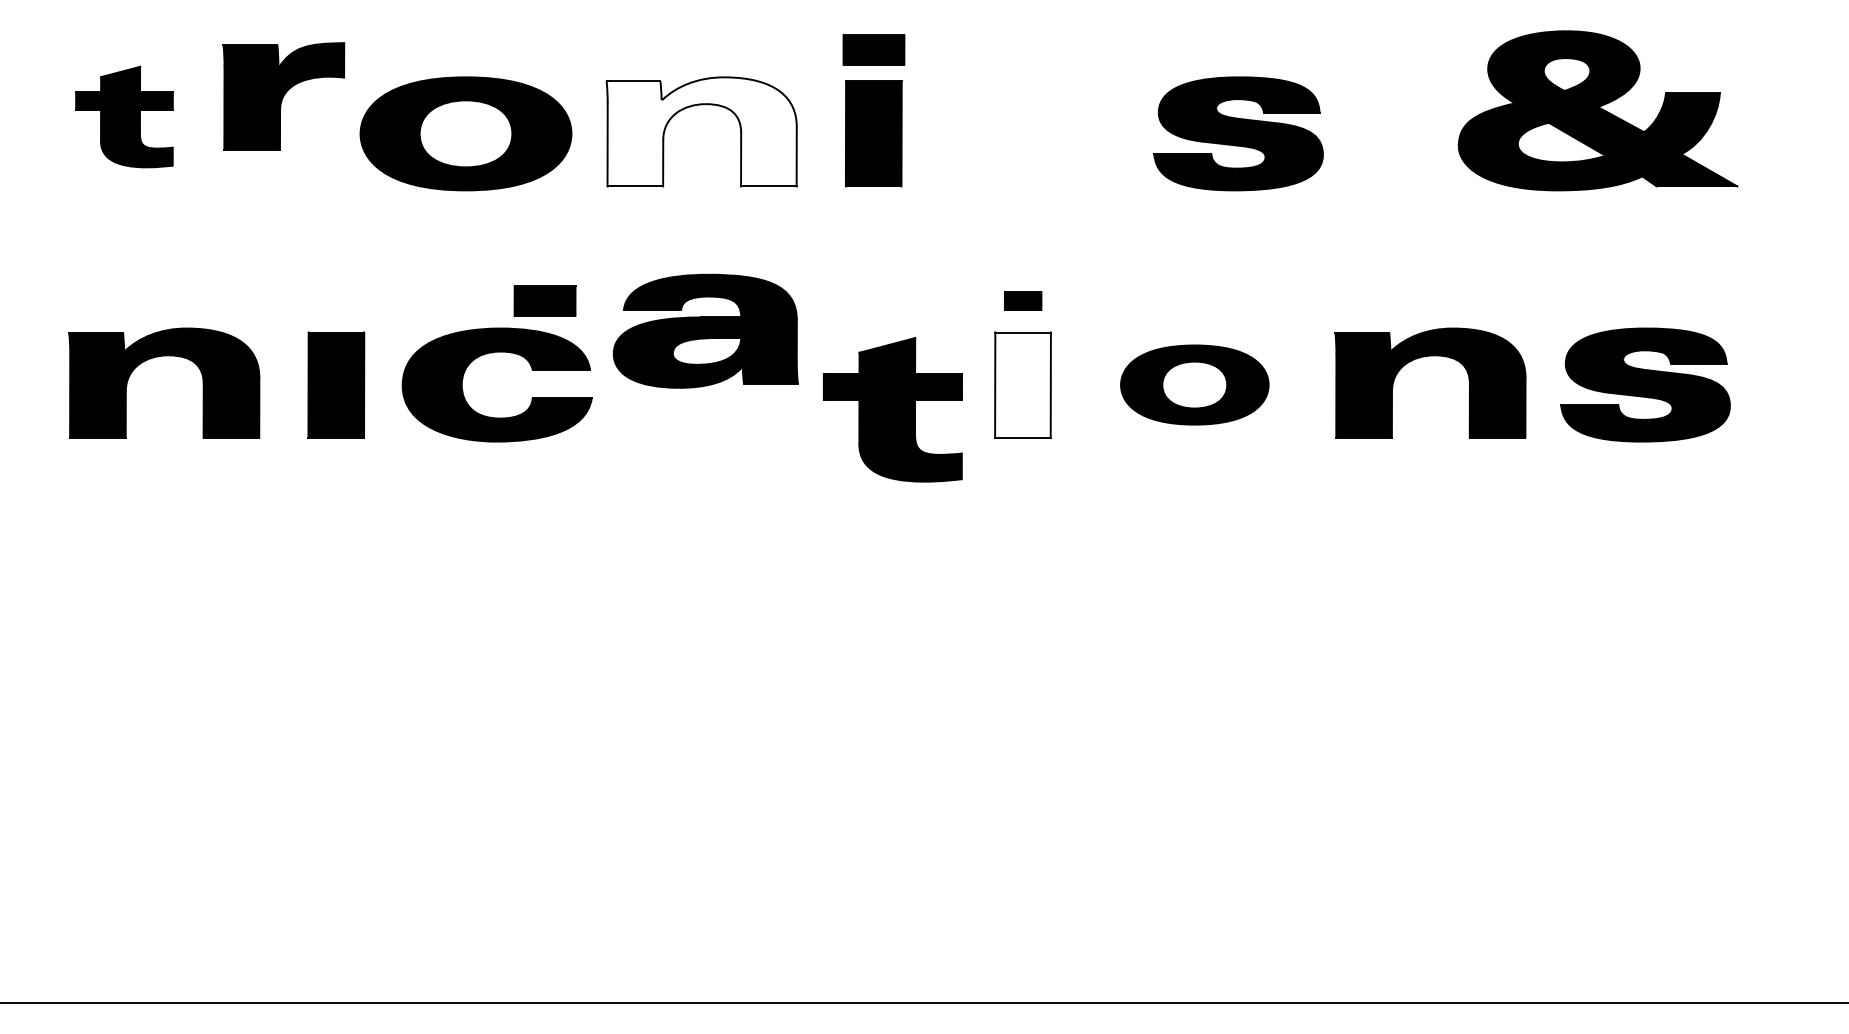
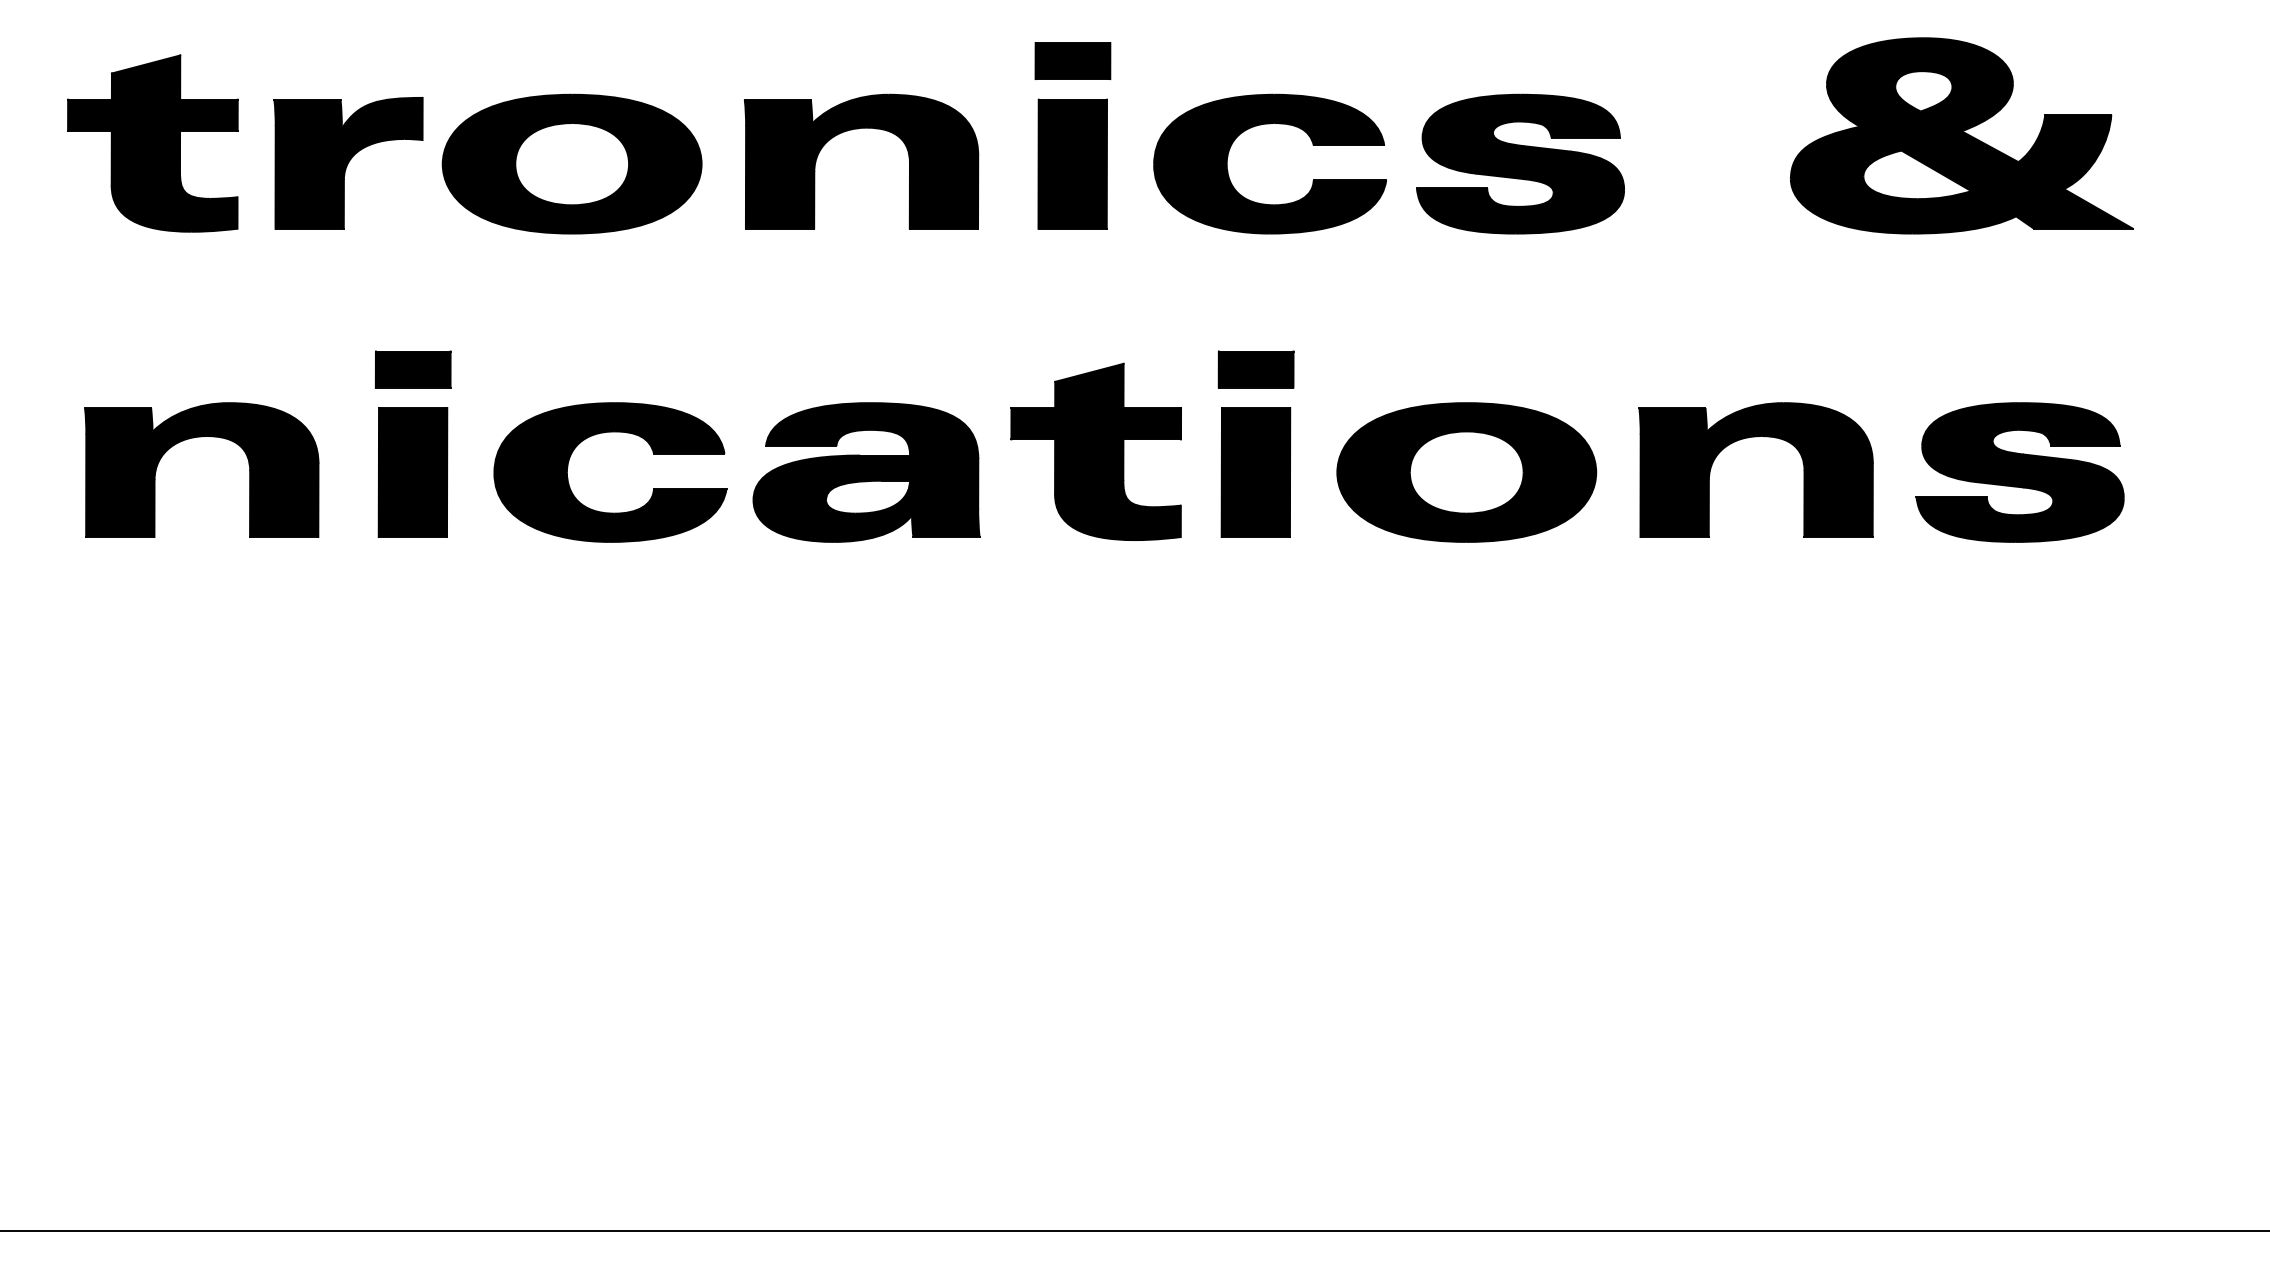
part: (283, 96) -> (348, 163), moved
part: (1027, 102) -> (1261, 125), added
part: (124, 117) -> (152, 143), size x1.43
fill: (701, 131) -> (861, 161), added
part: (545, 301) -> (413, 369), moved
part: (1022, 301) -> (1255, 369), size x1.67
part: (705, 331) -> (866, 472), moved
fill: (1022, 385) -> (1255, 472), added
part: (1194, 385) -> (1466, 472), size x1.43
part: (892, 409) -> (1095, 451), moved

